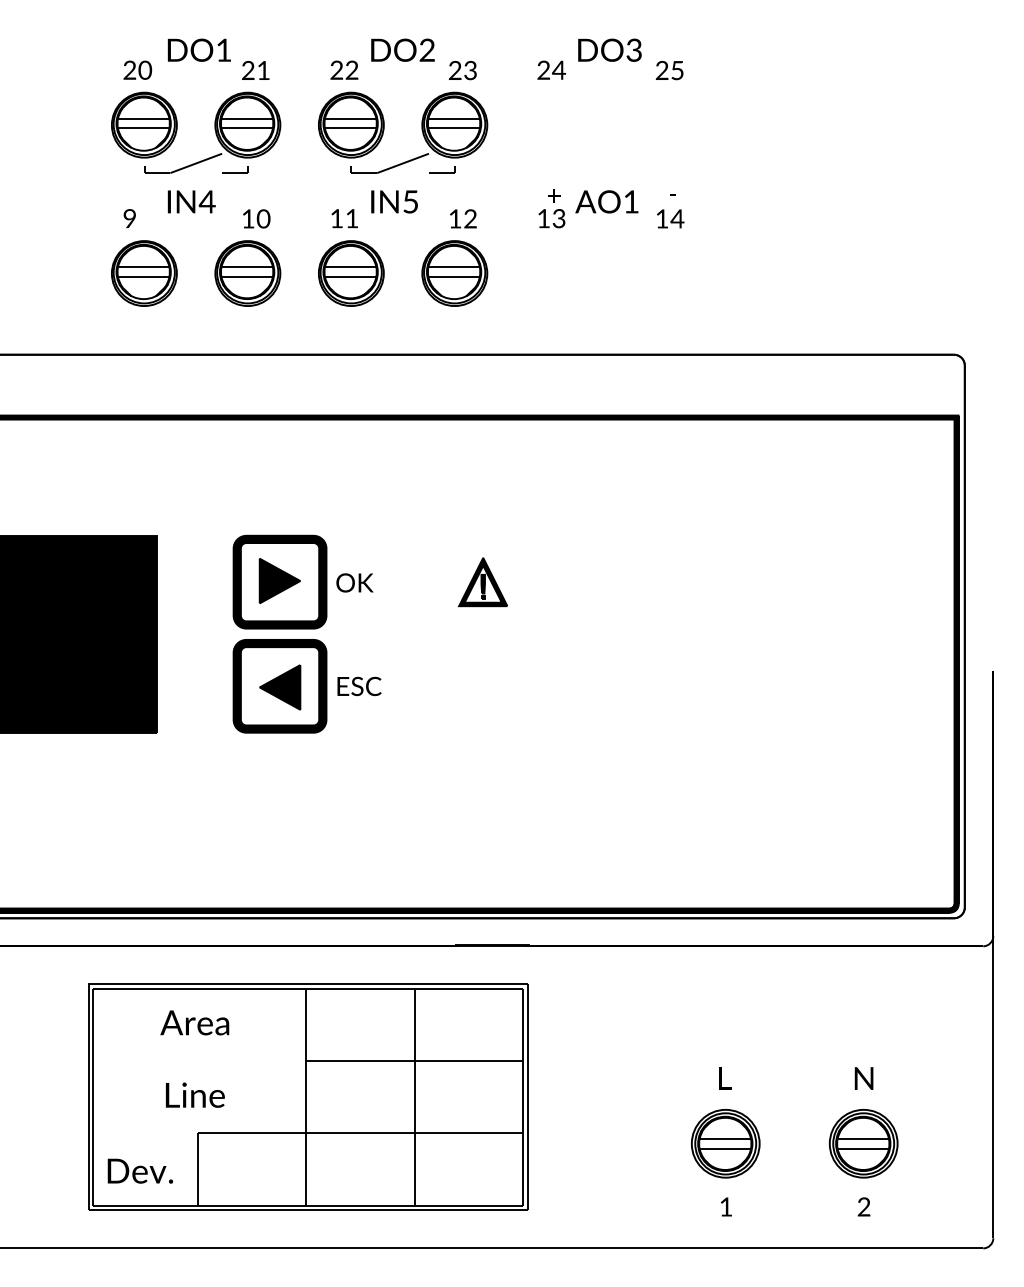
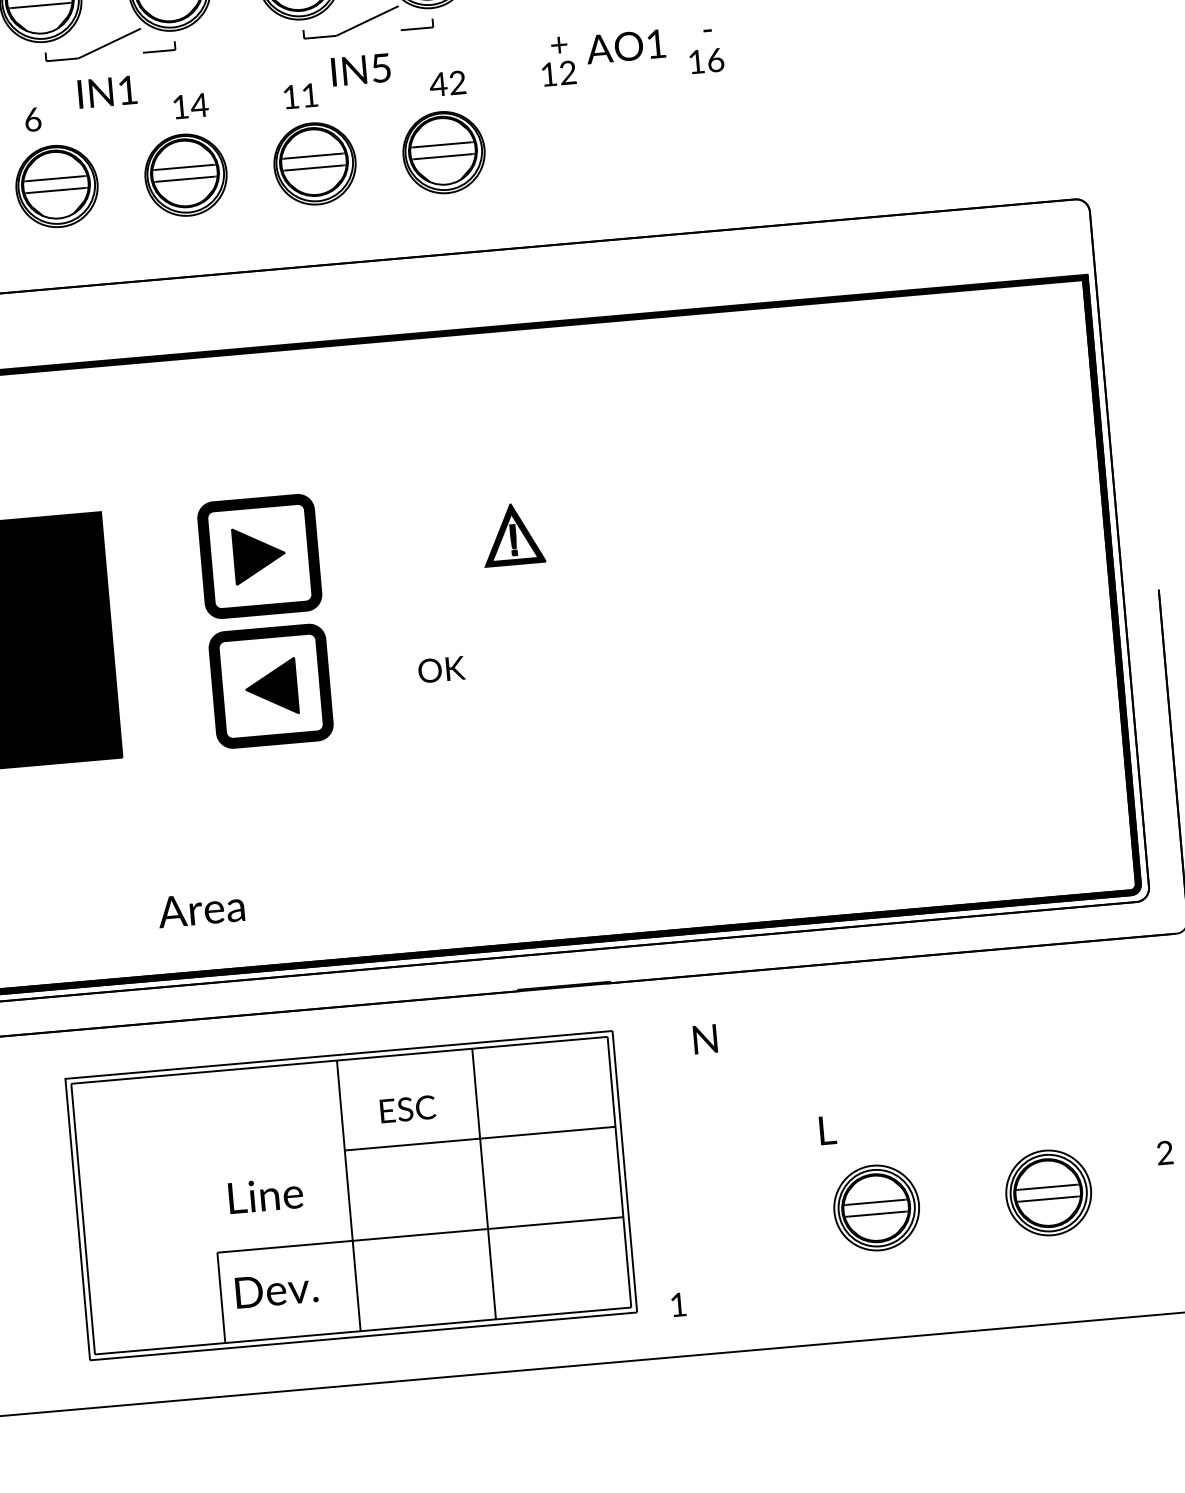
text: (206, 201) -> (126, 89), IN4 -> IN1
text: (129, 218) -> (32, 119), 9 -> 6
text: (263, 218) -> (199, 104), 10 -> 14
text: (455, 218) -> (438, 83), 12 -> 42
text: (677, 218) -> (715, 59), 14 -> 16
text: (558, 221) -> (567, 76), 13 -> 12
text: (354, 582) -> (441, 669), moved
text: (359, 686) -> (407, 1109), moved
text: (194, 1022) -> (200, 908), moved
text: (725, 1078) -> (828, 1130), moved
text: (863, 1078) -> (704, 1039), moved
text: (195, 1094) -> (265, 1194), moved
text: (140, 1170) -> (276, 1289), moved
text: (726, 1206) -> (678, 1304), moved
text: (863, 1206) -> (1164, 1152), moved

